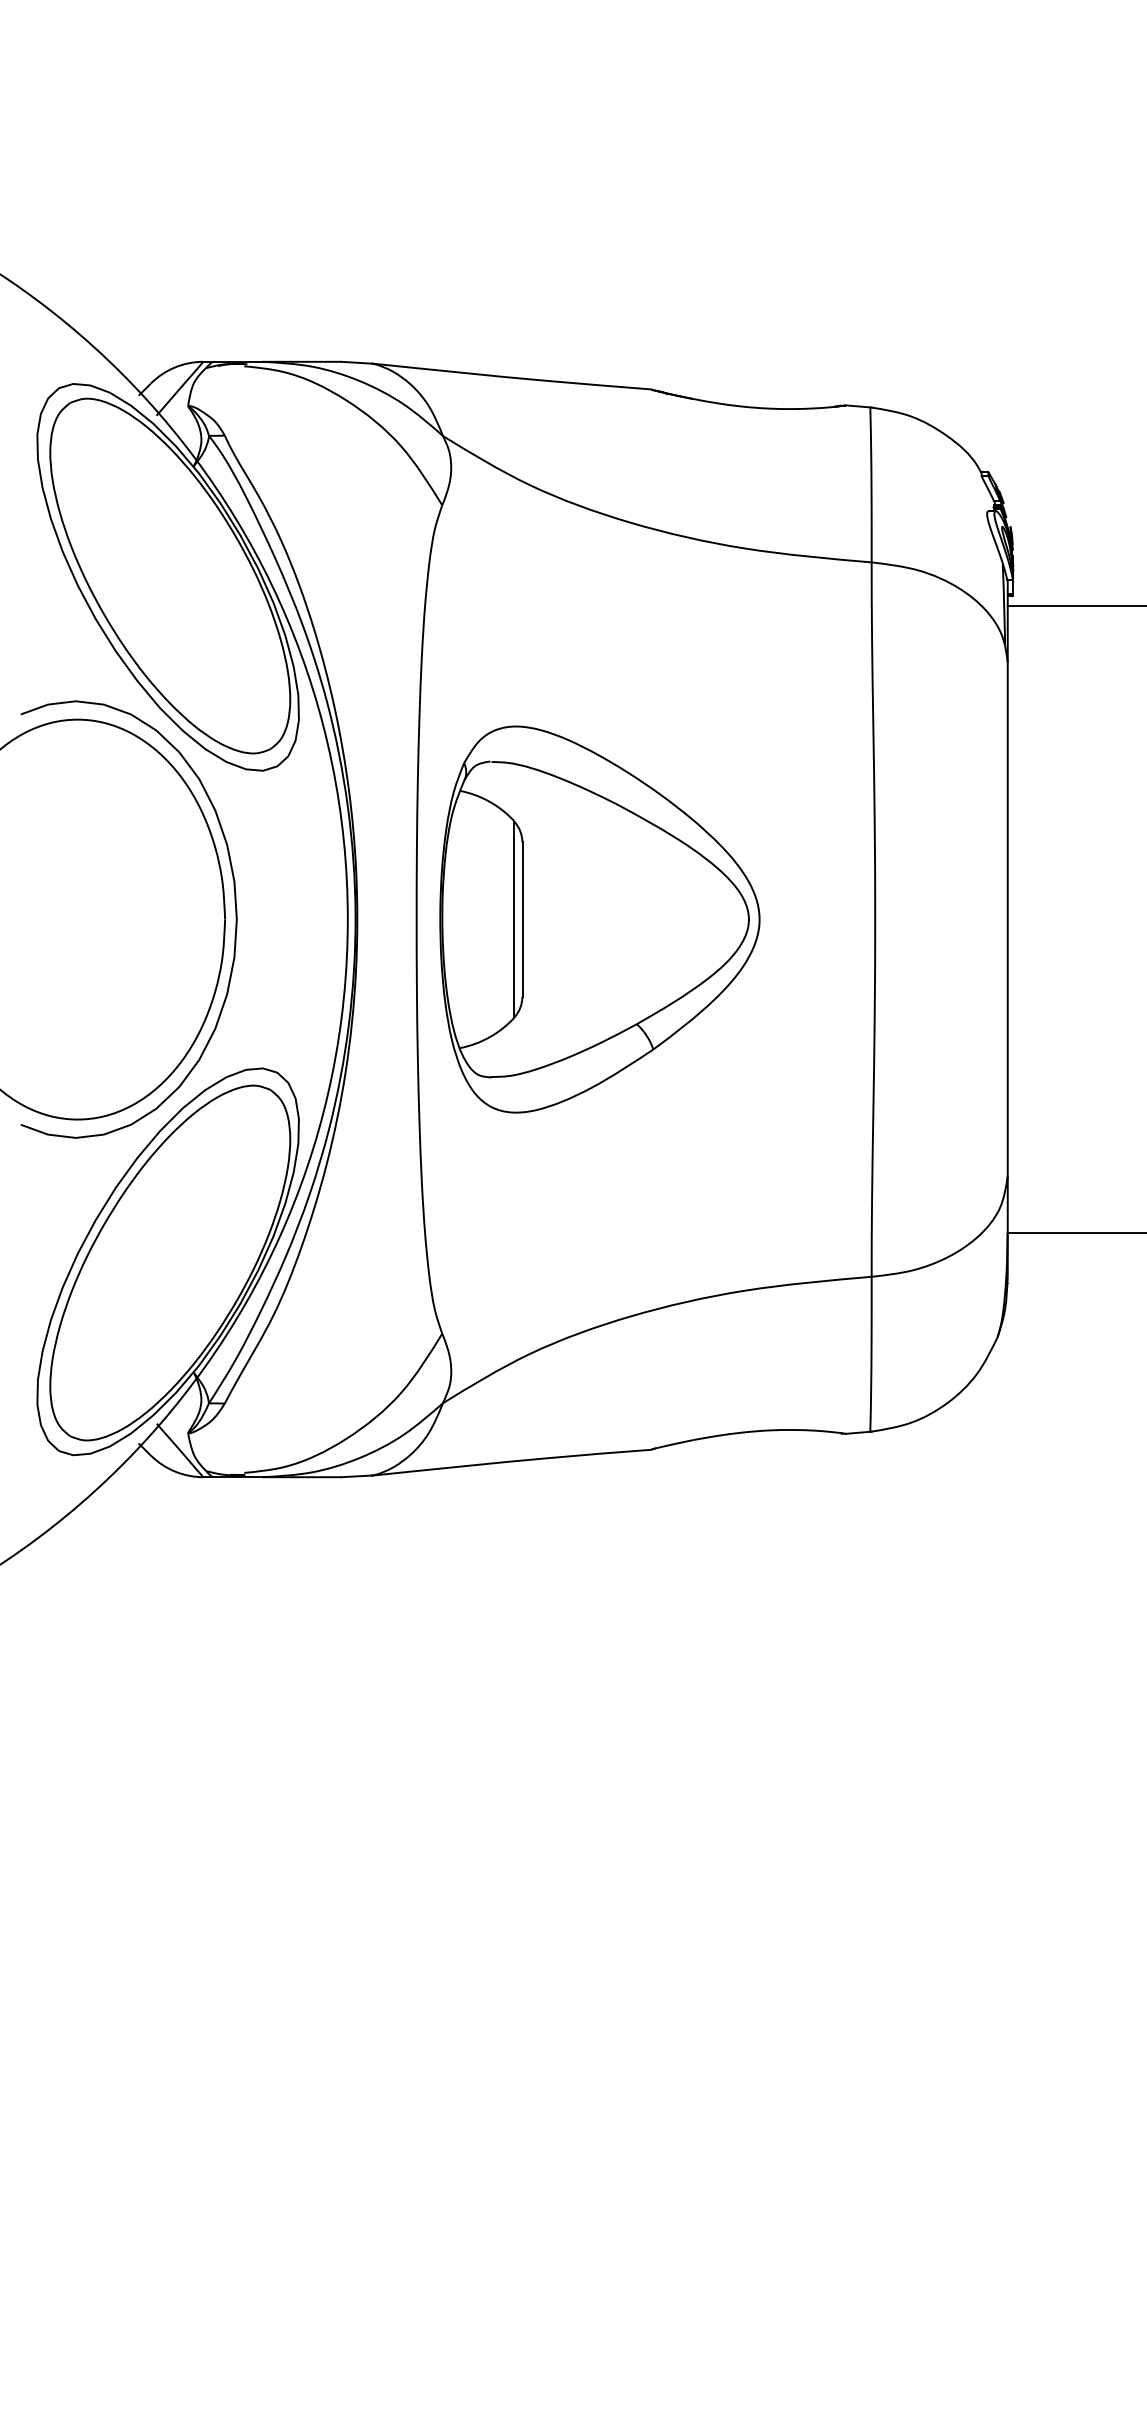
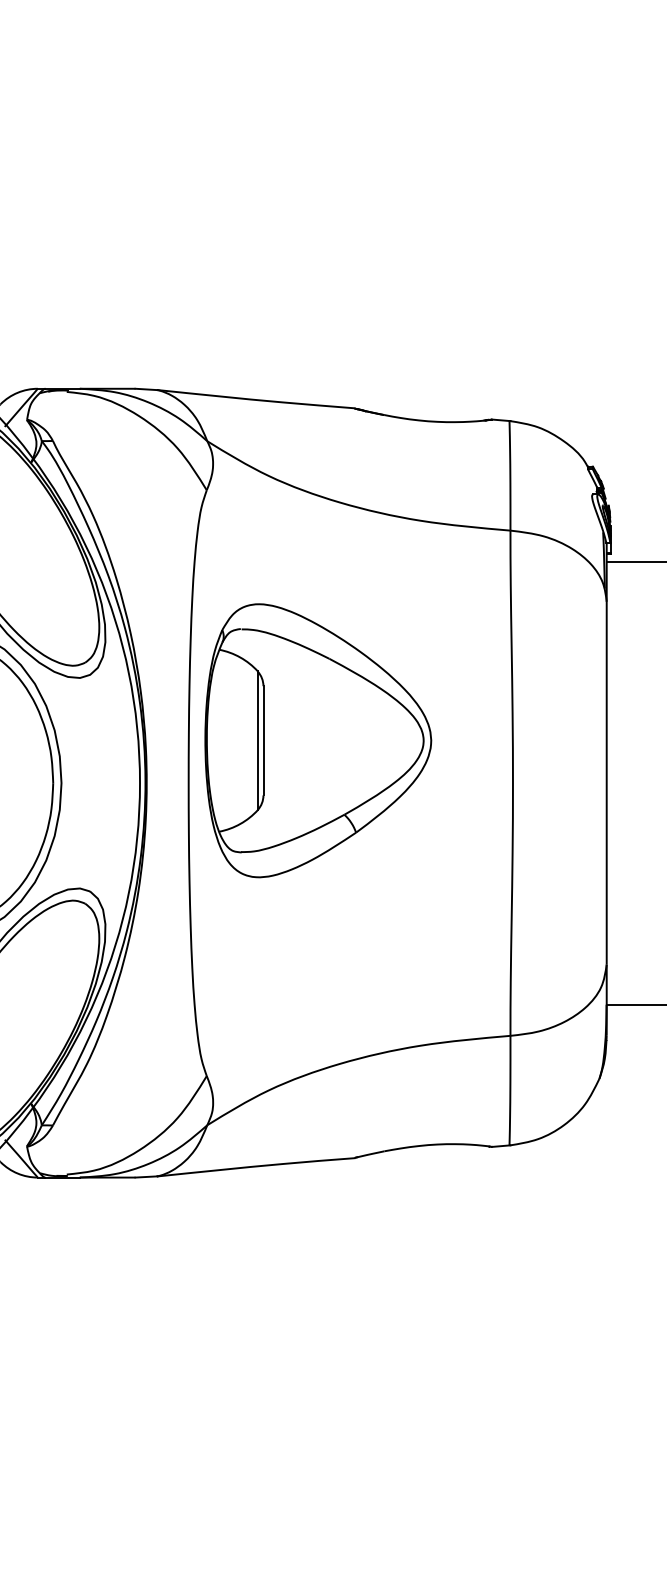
part: (599, 919) -> (317, 740), moved

